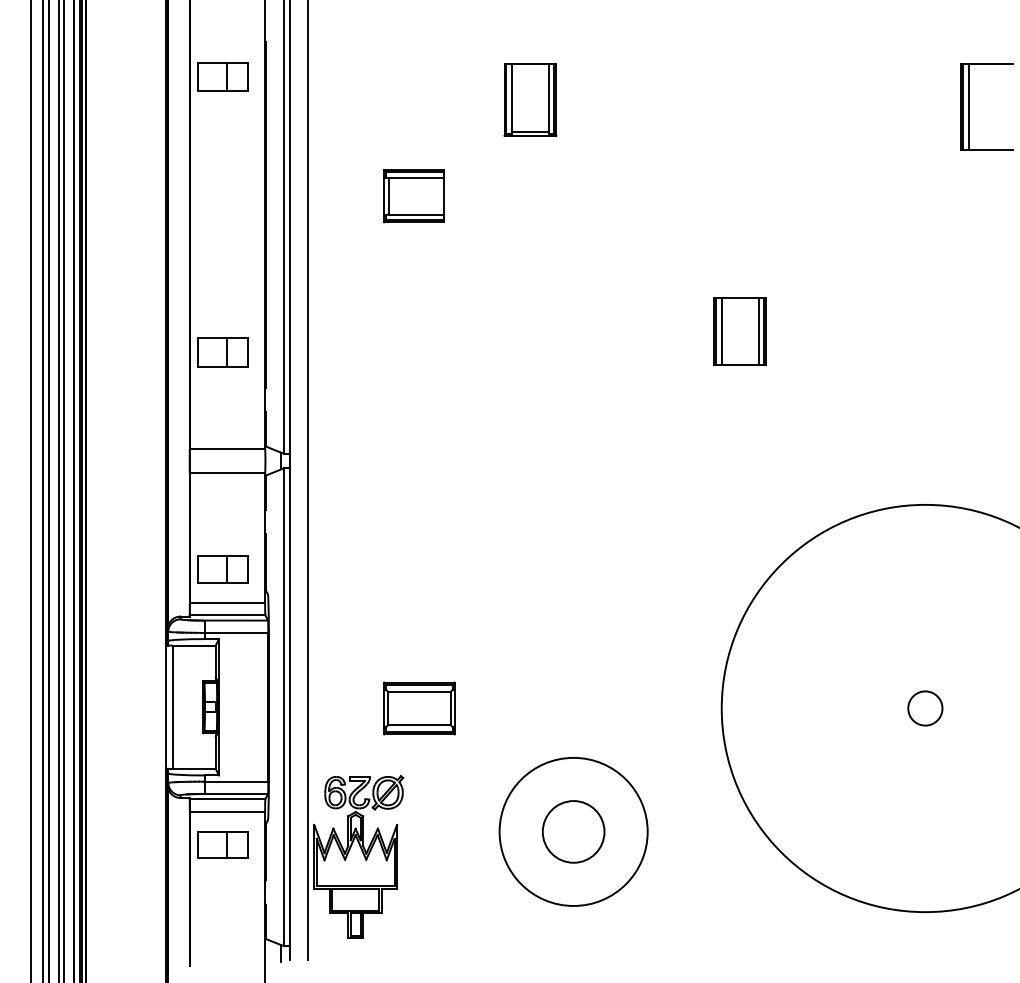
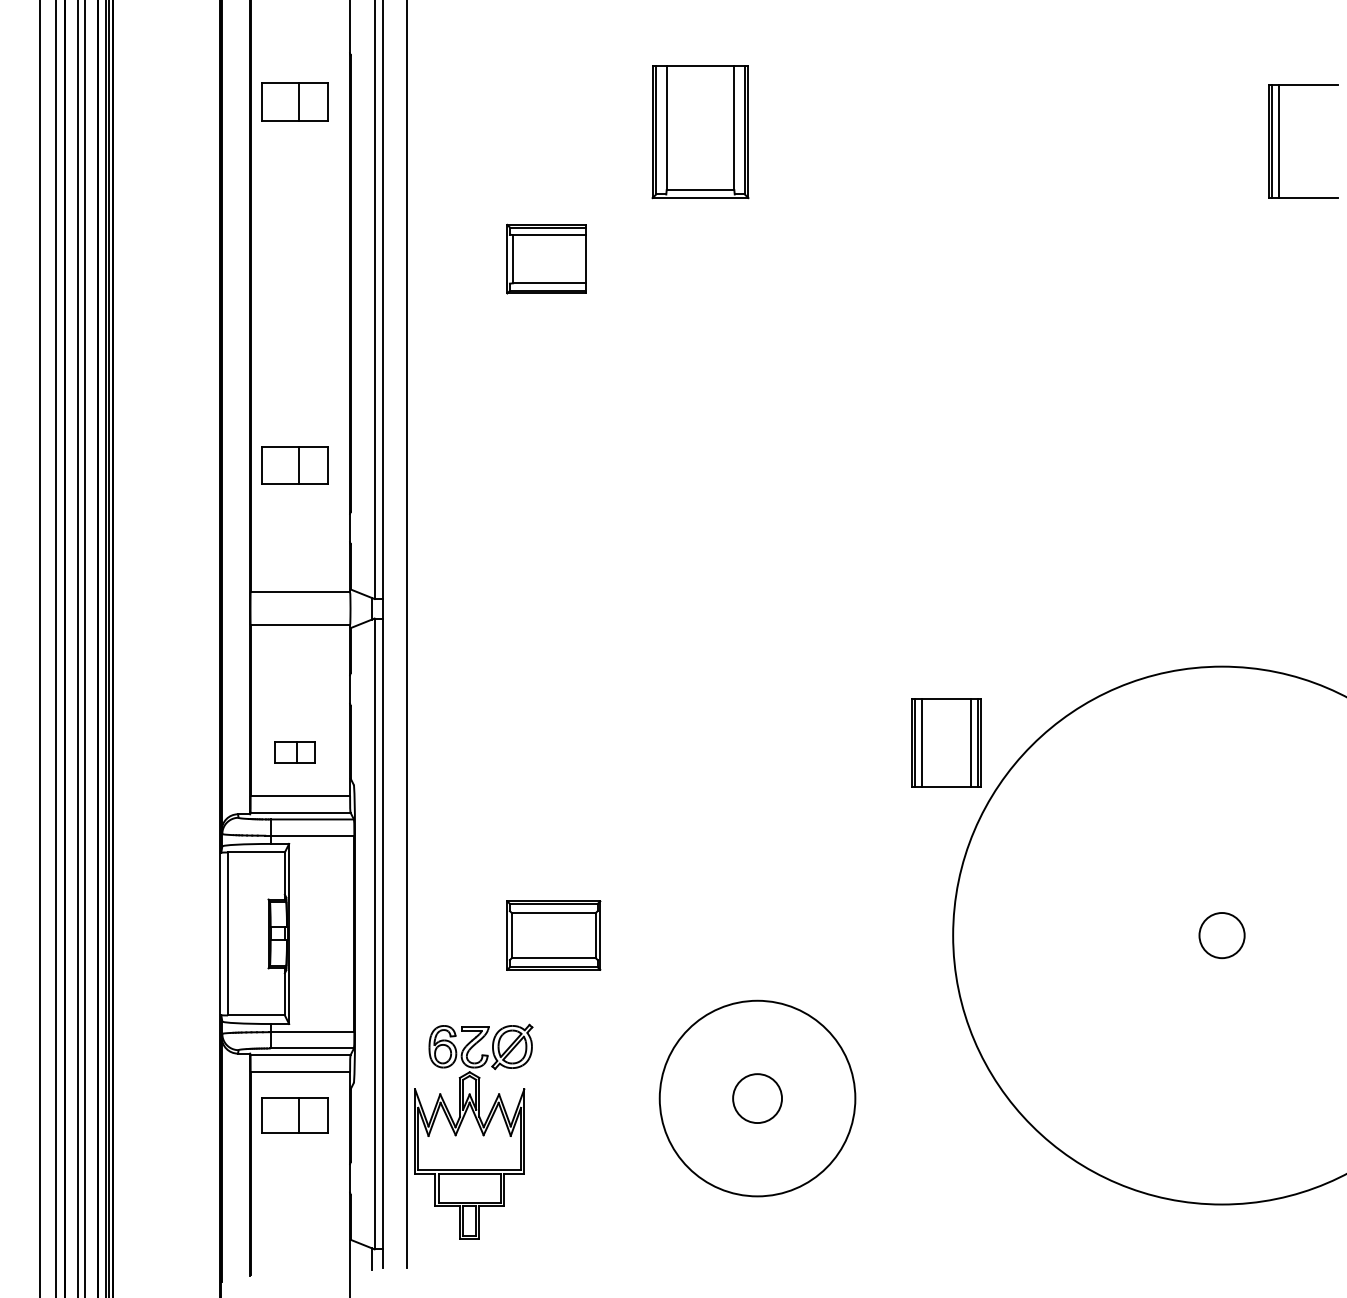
part: (530, 100) -> (700, 132), size x1.4
part: (740, 331) -> (946, 742), moved
part: (223, 569) -> (294, 752), size x0.6
circle: (573, 831) -> (757, 1098), size x0.6

